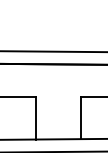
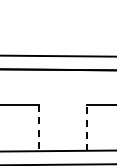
line: (35, 118) -> (38, 128), solid -> dashed
line: (80, 118) -> (87, 128), solid -> dashed

